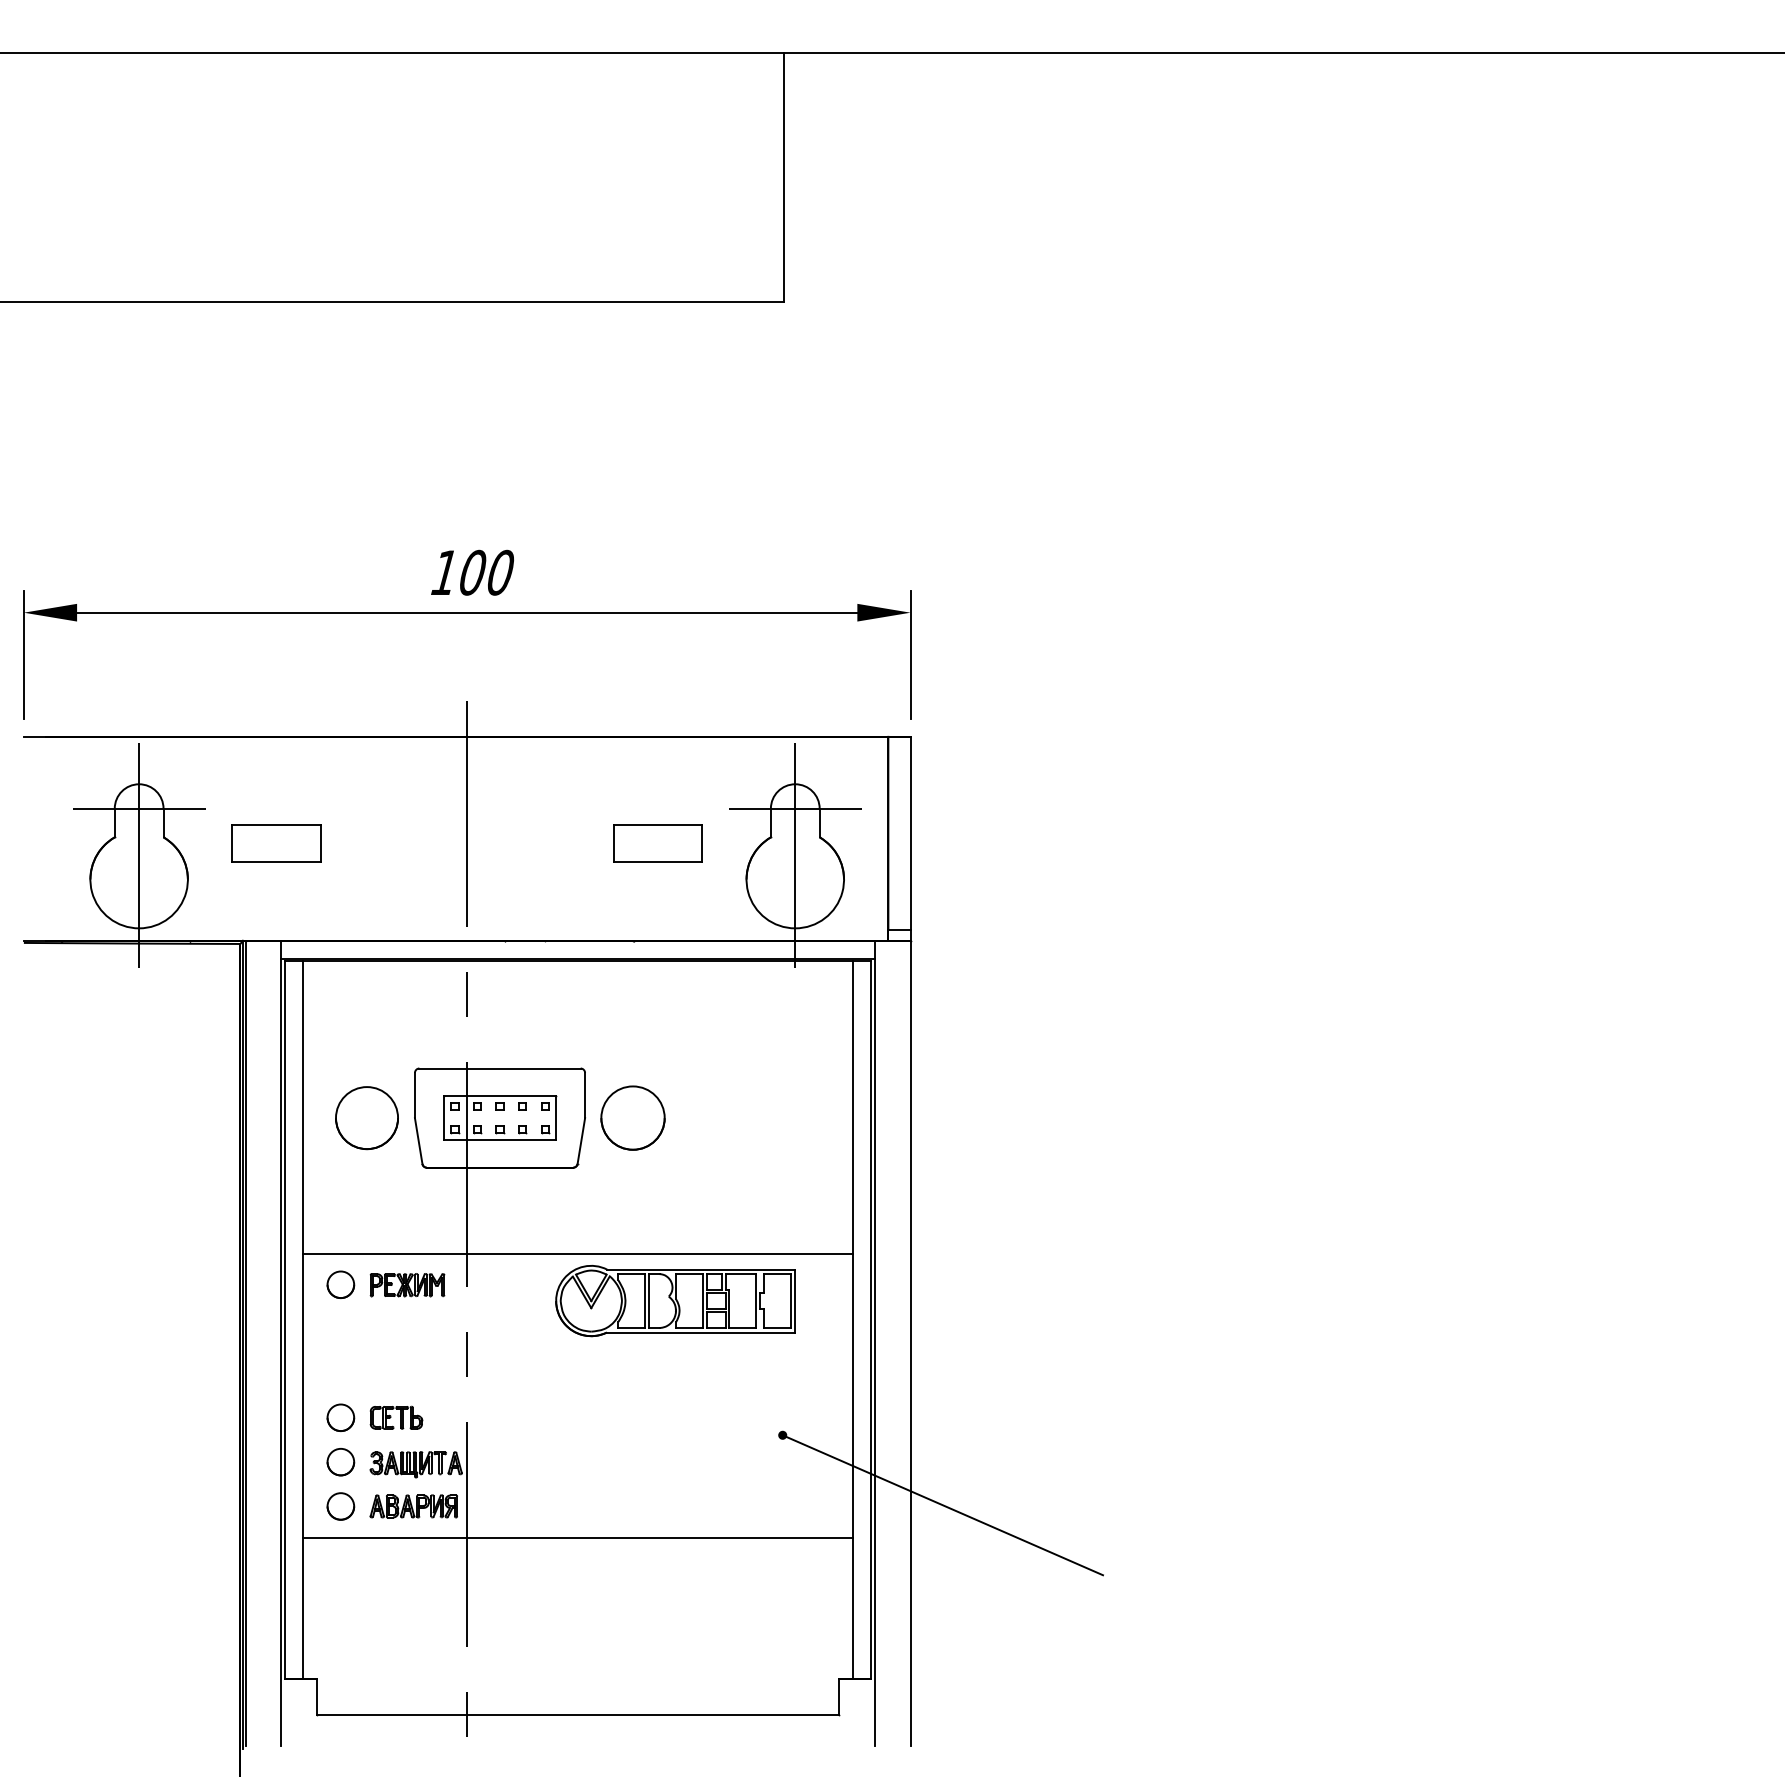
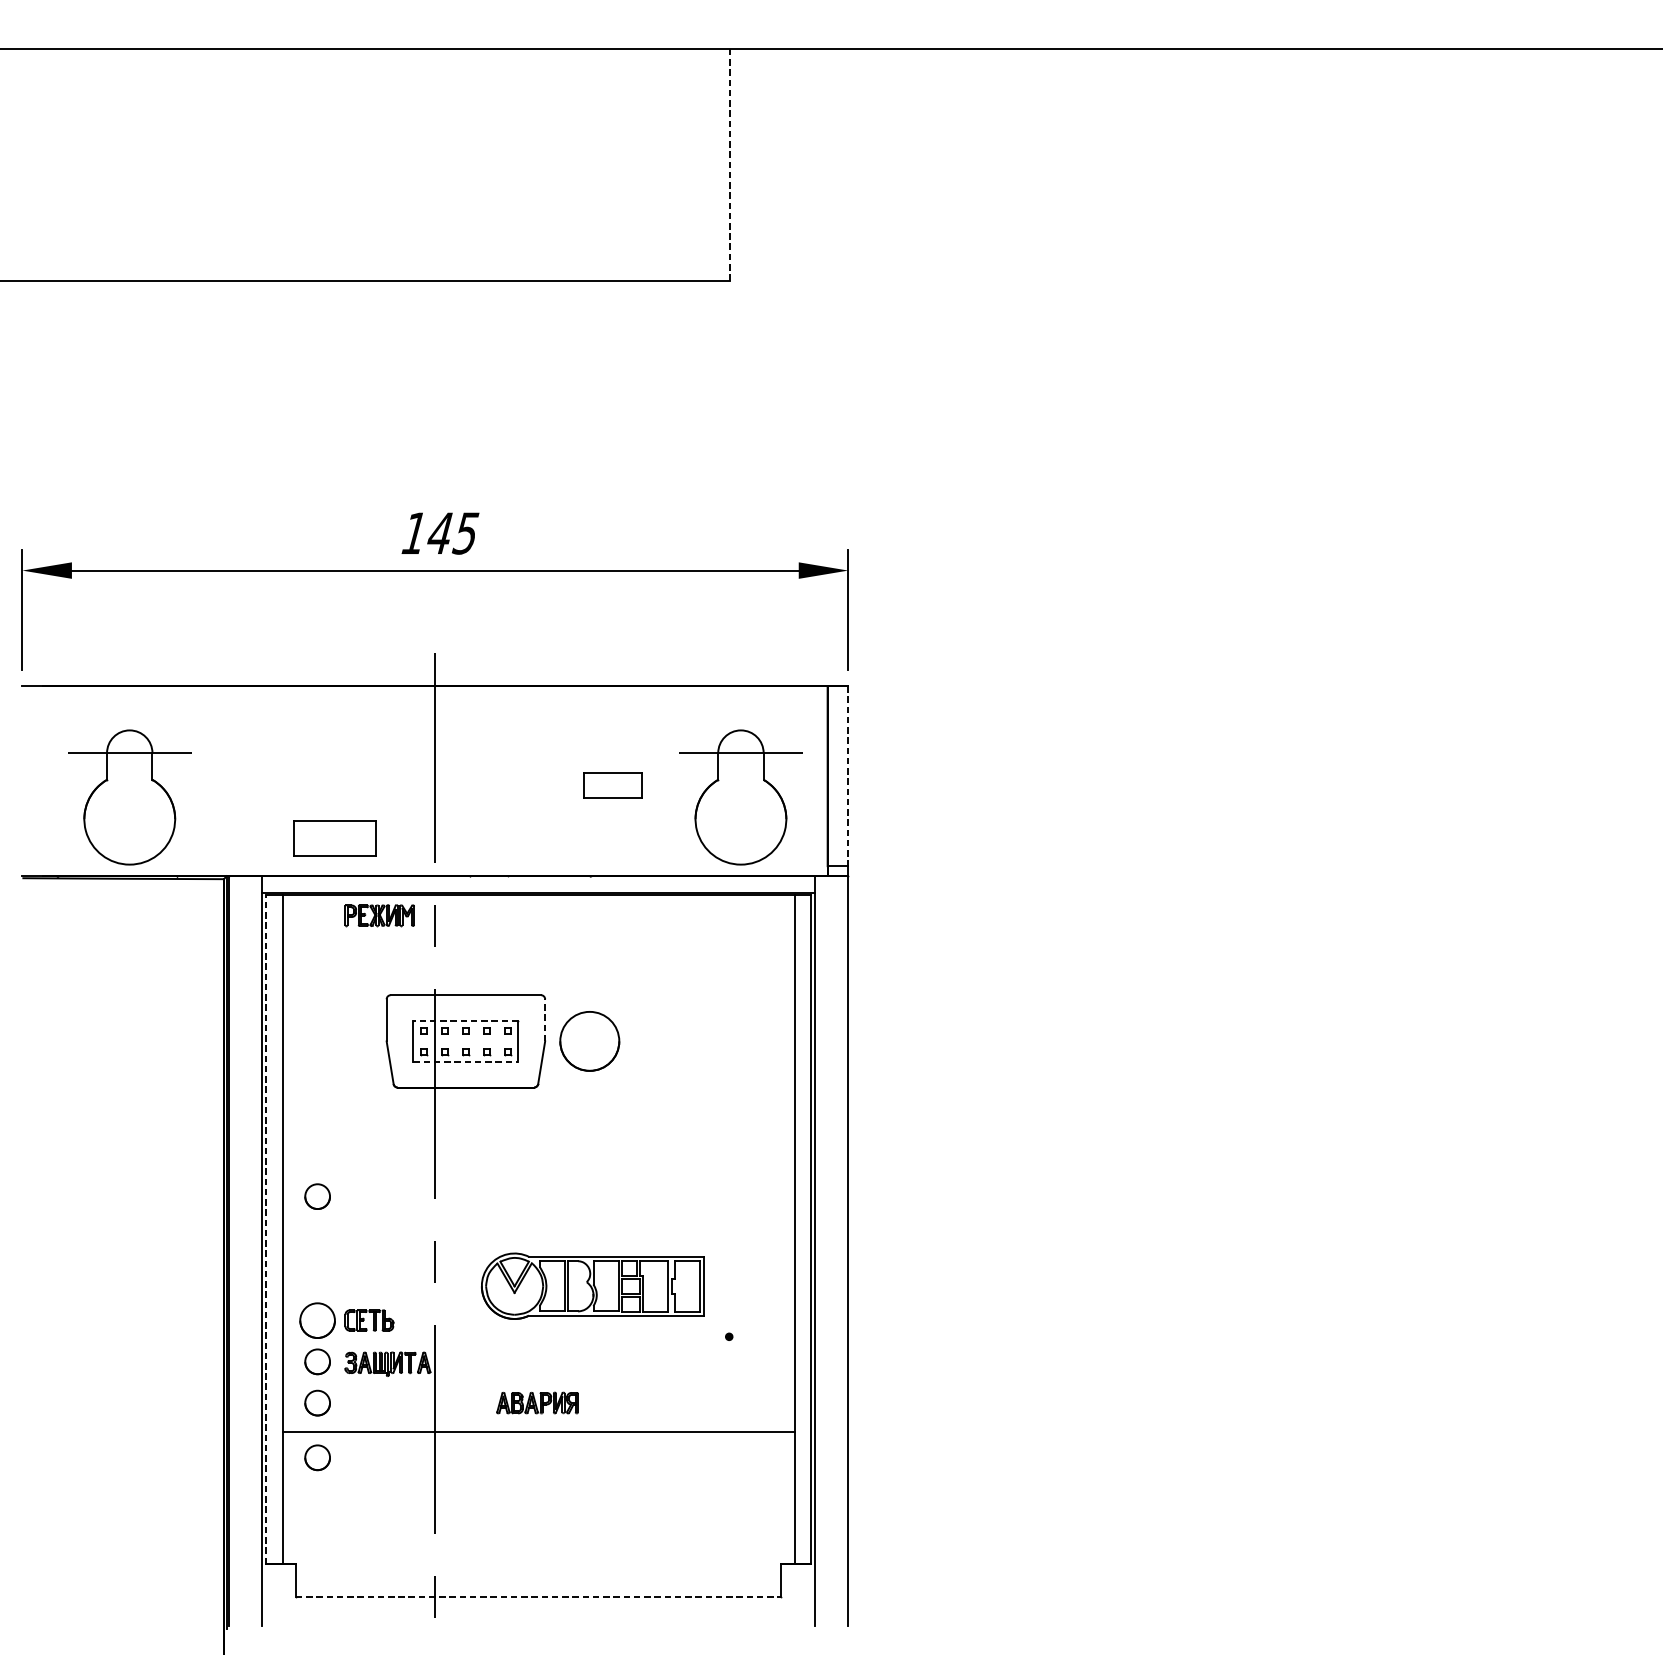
line: (783, 176) -> (729, 164), solid -> dashed
text: (486, 572) -> (453, 533), 100 -> 145
line: (910, 833) -> (848, 776), solid -> dashed
part: (276, 843) -> (335, 838), moved
part: (657, 843) -> (612, 785), size x0.7
line: (139, 855) -> (130, 796), removed
line: (795, 855) -> (741, 796), removed
line: (585, 1095) -> (545, 1020), solid -> dashed
line: (499, 1096) -> (465, 1021), solid -> dashed
circle: (366, 1118) -> (341, 1041), removed
line: (500, 1140) -> (466, 1062), solid -> dashed
line: (577, 1253) -> (538, 1167), removed
part: (407, 1285) -> (379, 915), moved
part: (675, 1301) -> (593, 1286), moved
line: (285, 1319) -> (266, 1228), solid -> dashed
part: (340, 1417) -> (317, 1320), size x1.4
line: (942, 1505) -> (878, 1402), removed
part: (413, 1506) -> (537, 1403), moved
part: (340, 1565) -> (317, 1458), added
line: (578, 1714) -> (539, 1596), solid -> dashed

